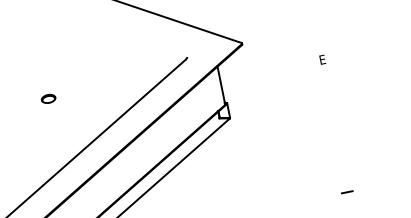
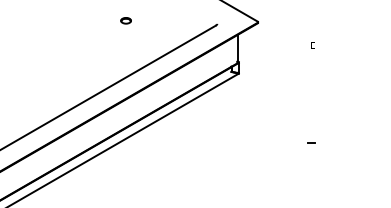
part: (47, 98) -> (125, 20), moved

